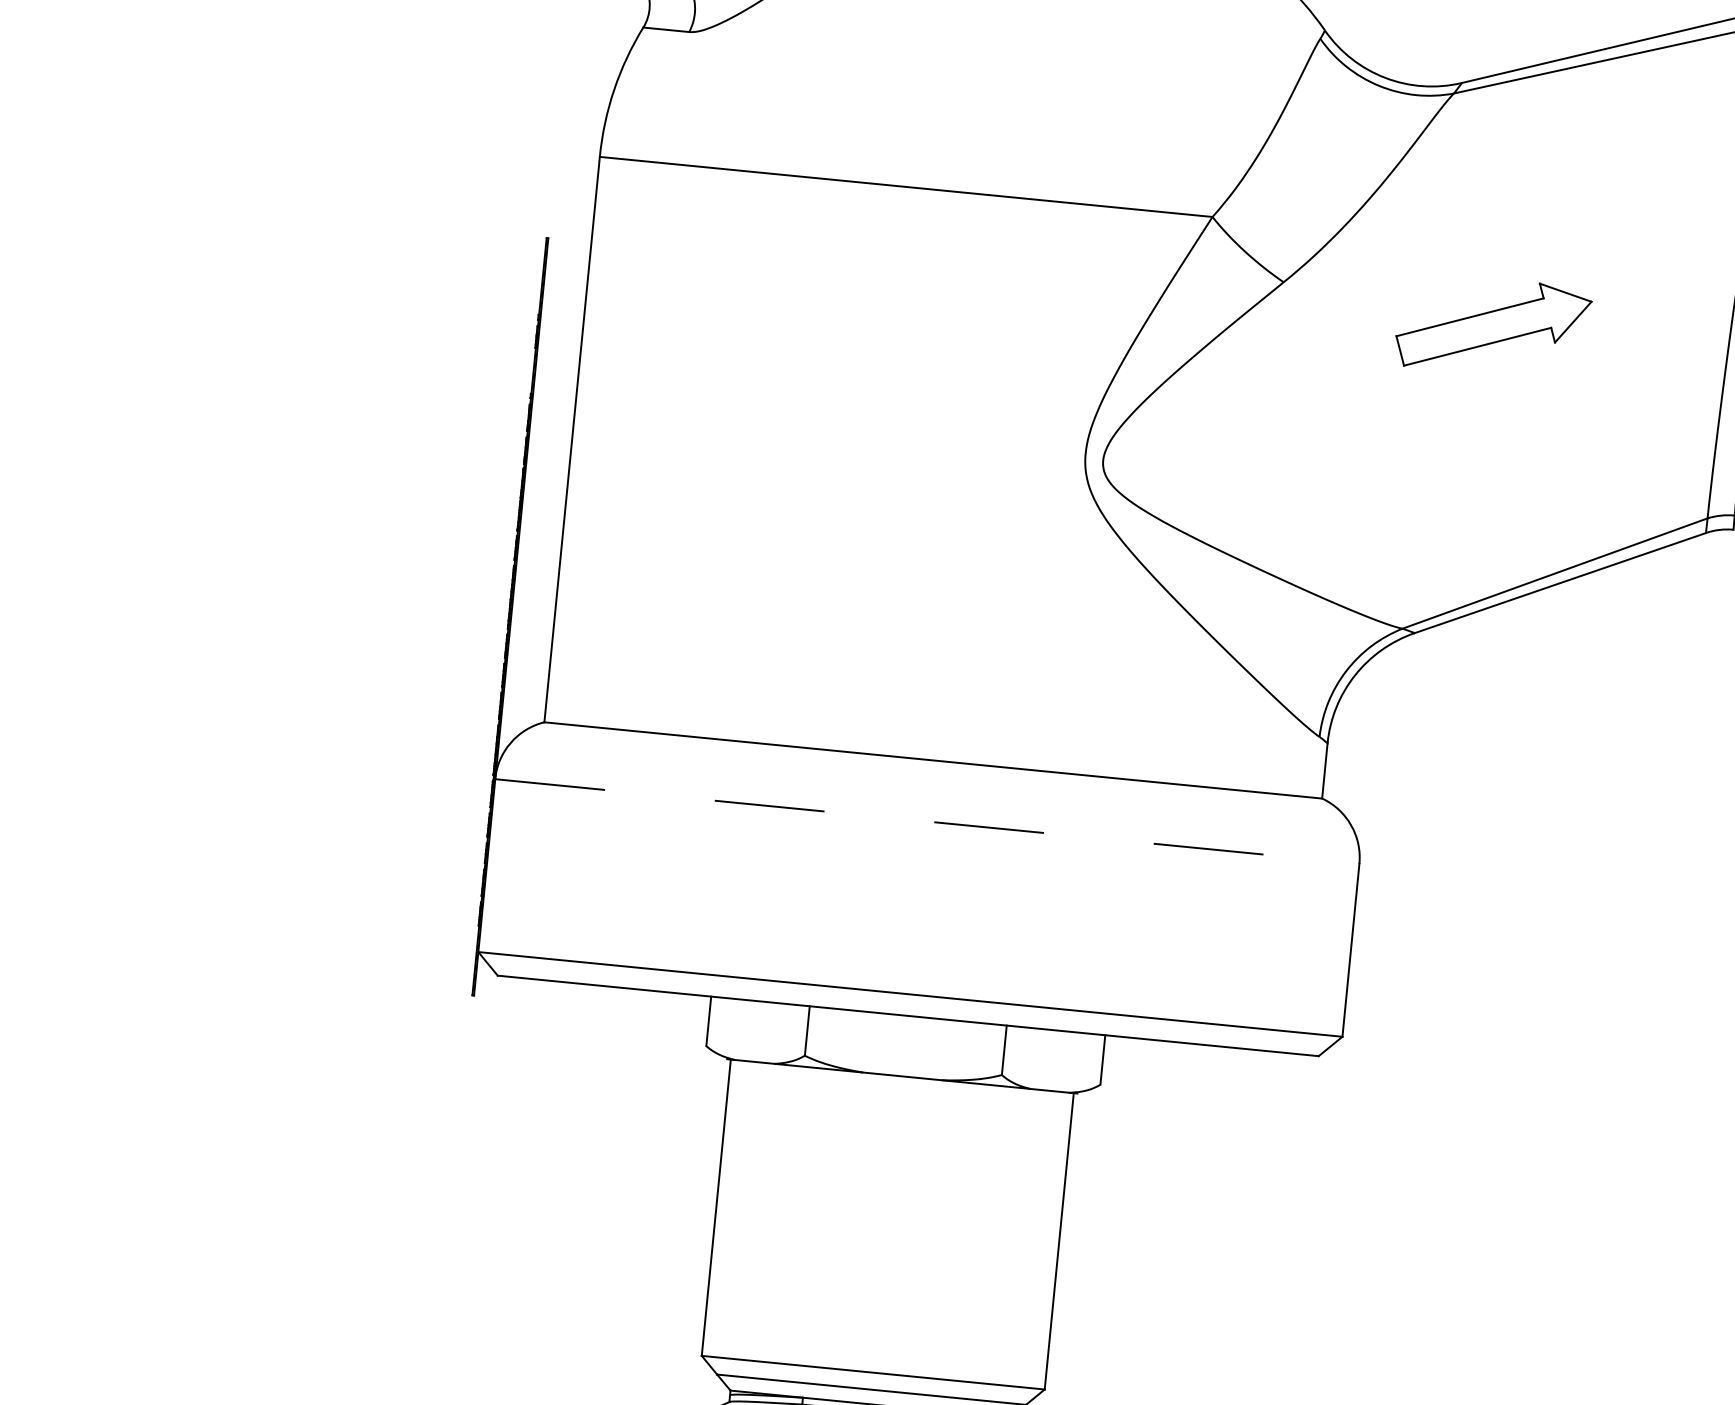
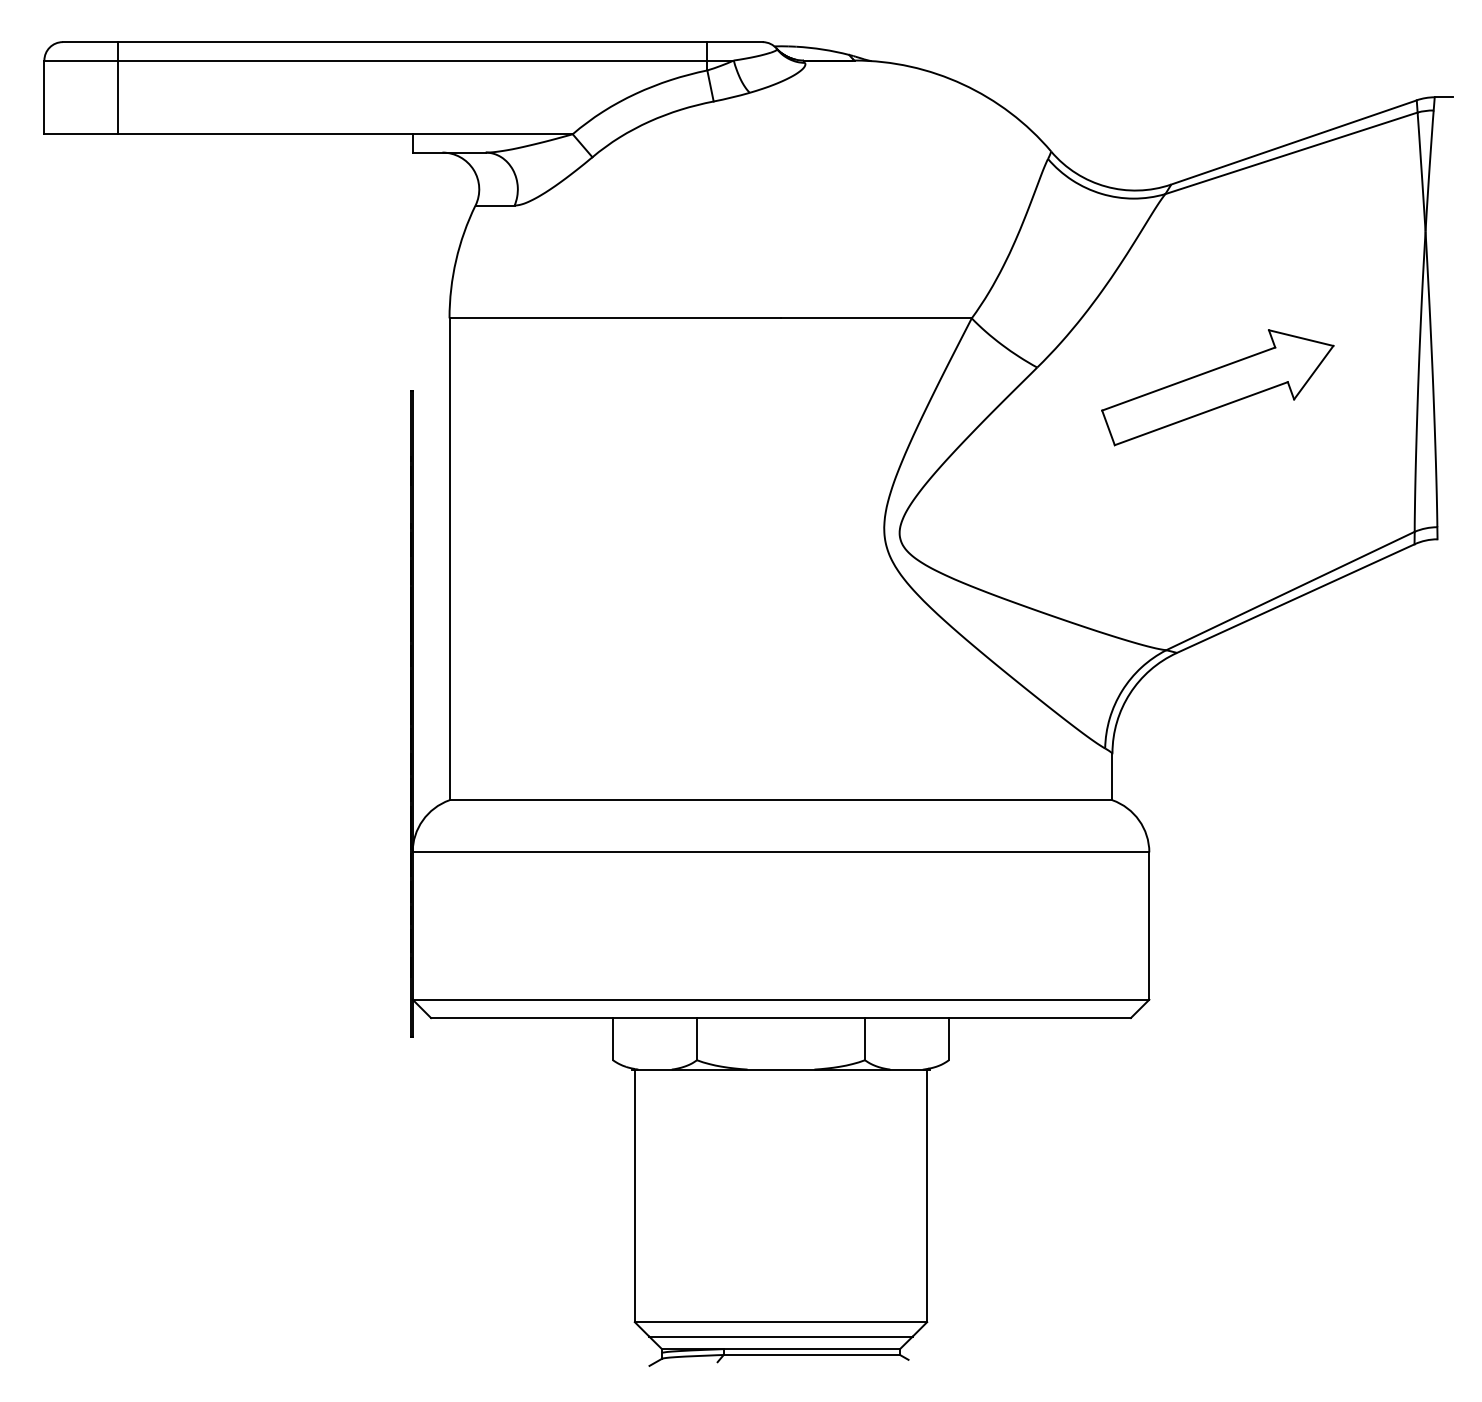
part: (1492, 326) -> (1217, 387), size x1.43
line: (927, 821) -> (781, 852), dashed -> solid

